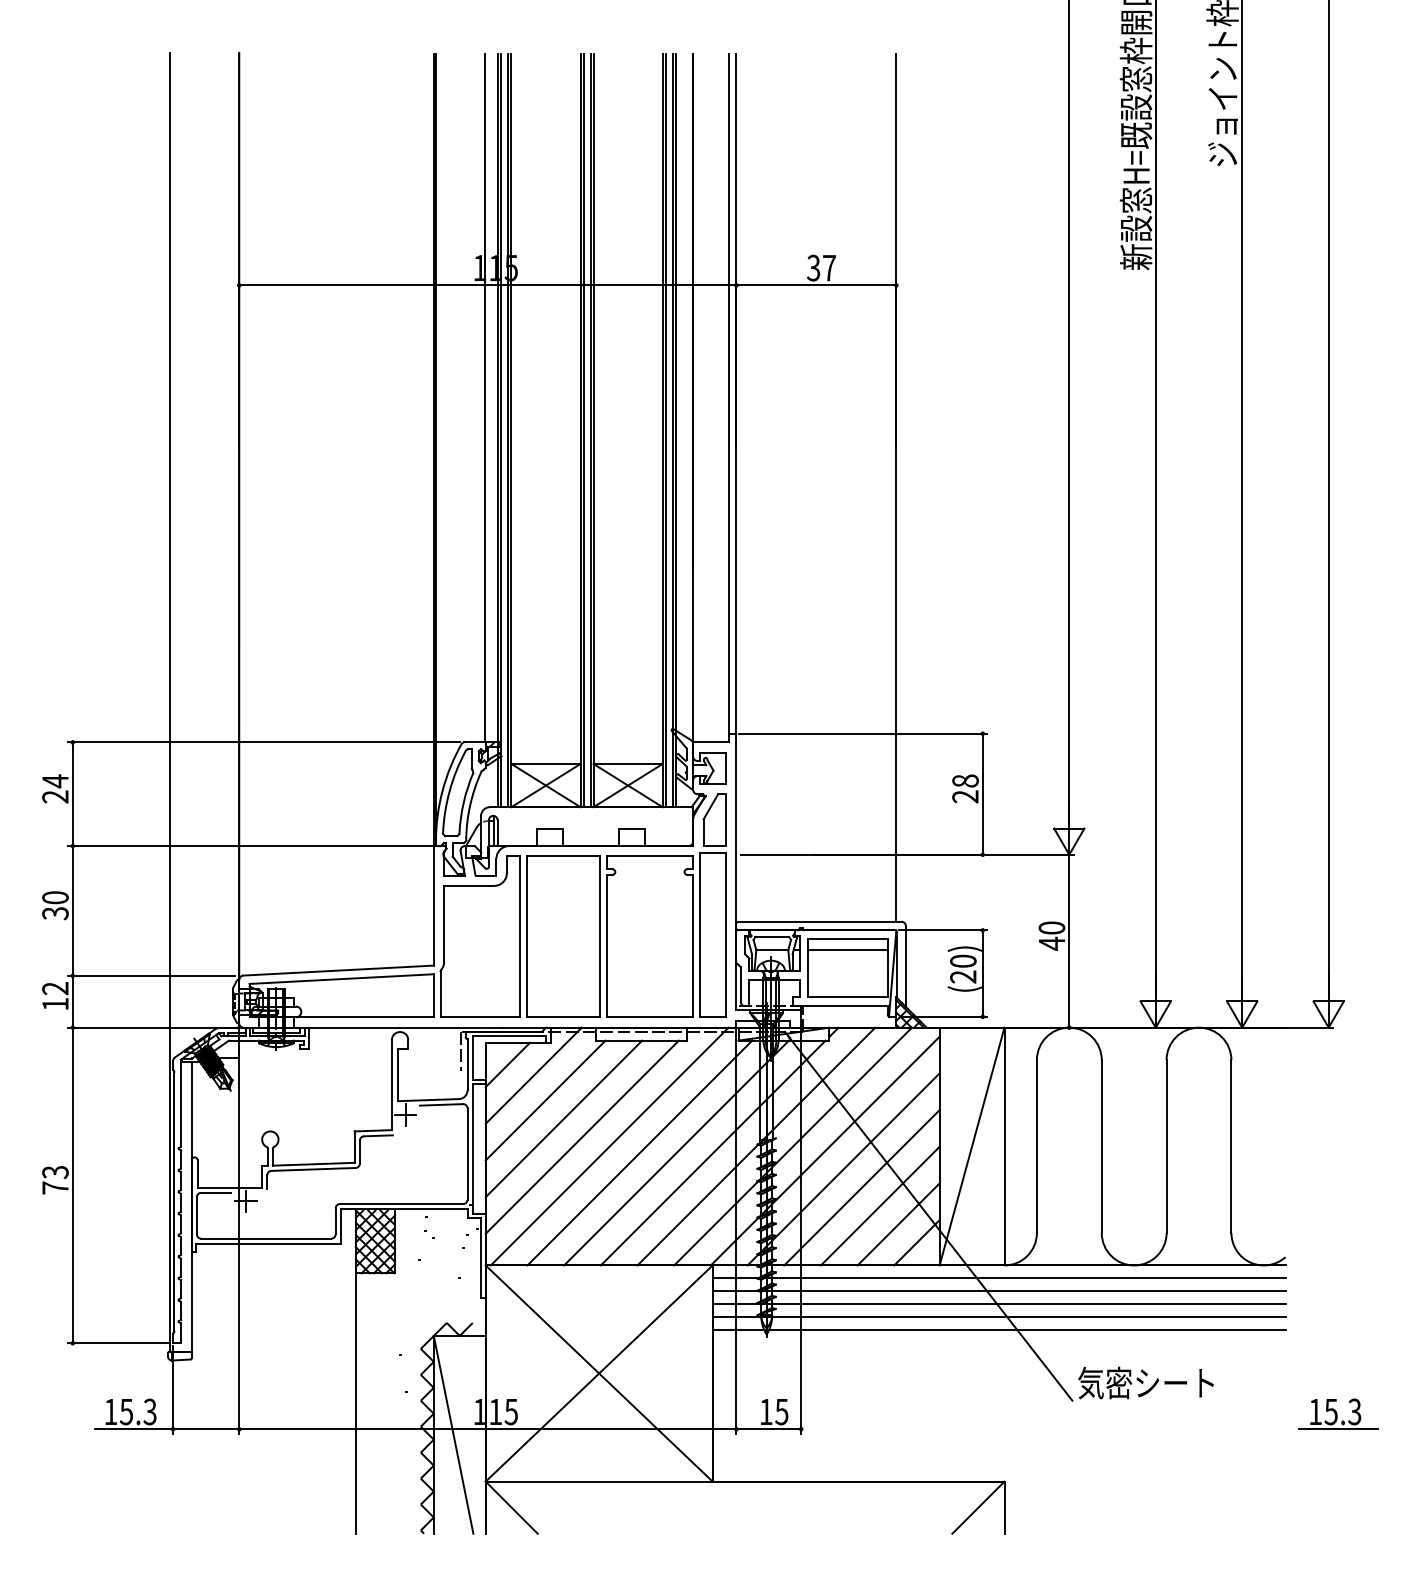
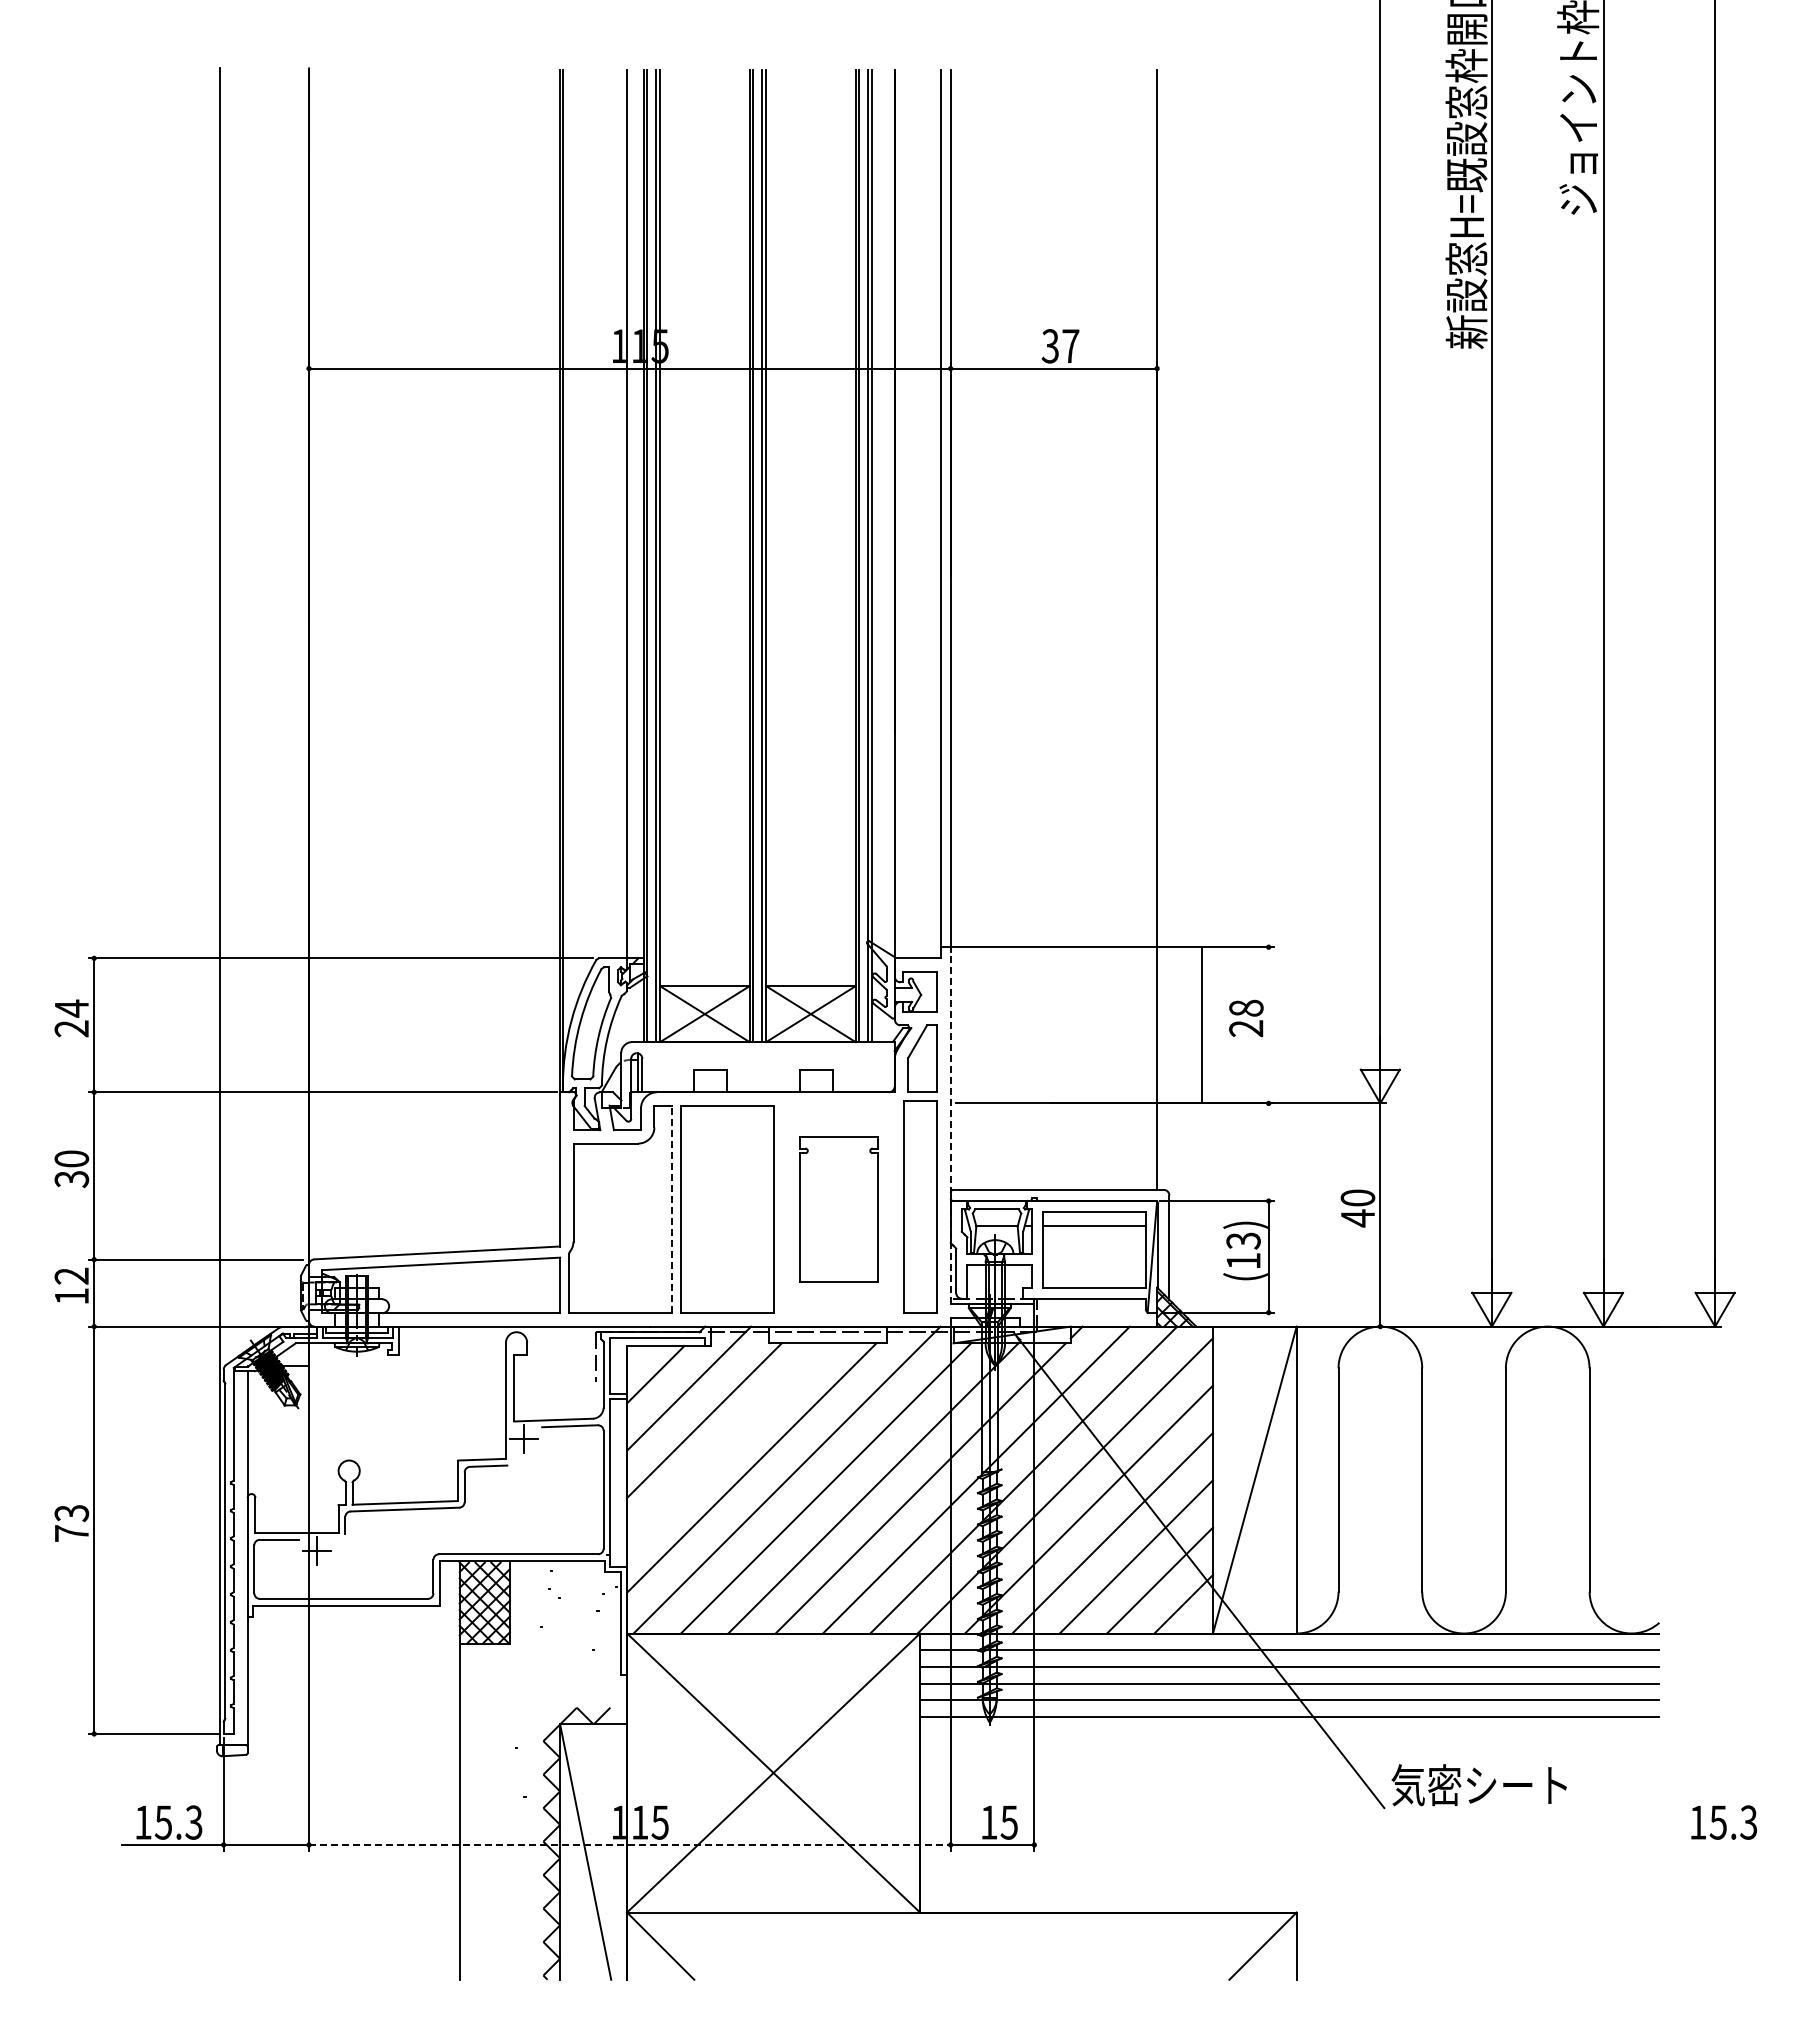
line: (982, 794) -> (1201, 1025), moved
line: (736, 871) -> (950, 1125), solid -> dashed
line: (520, 936) -> (671, 1209), solid -> dashed
part: (649, 936) -> (838, 1209), size x0.7
text: (963, 968) -> (1243, 1250), (20) -> (13)
line: (564, 1119) -> (728, 1444), removed
line: (487, 1428) -> (629, 1844), solid -> dashed
line: (1338, 1428) -> (1727, 1844), removed

